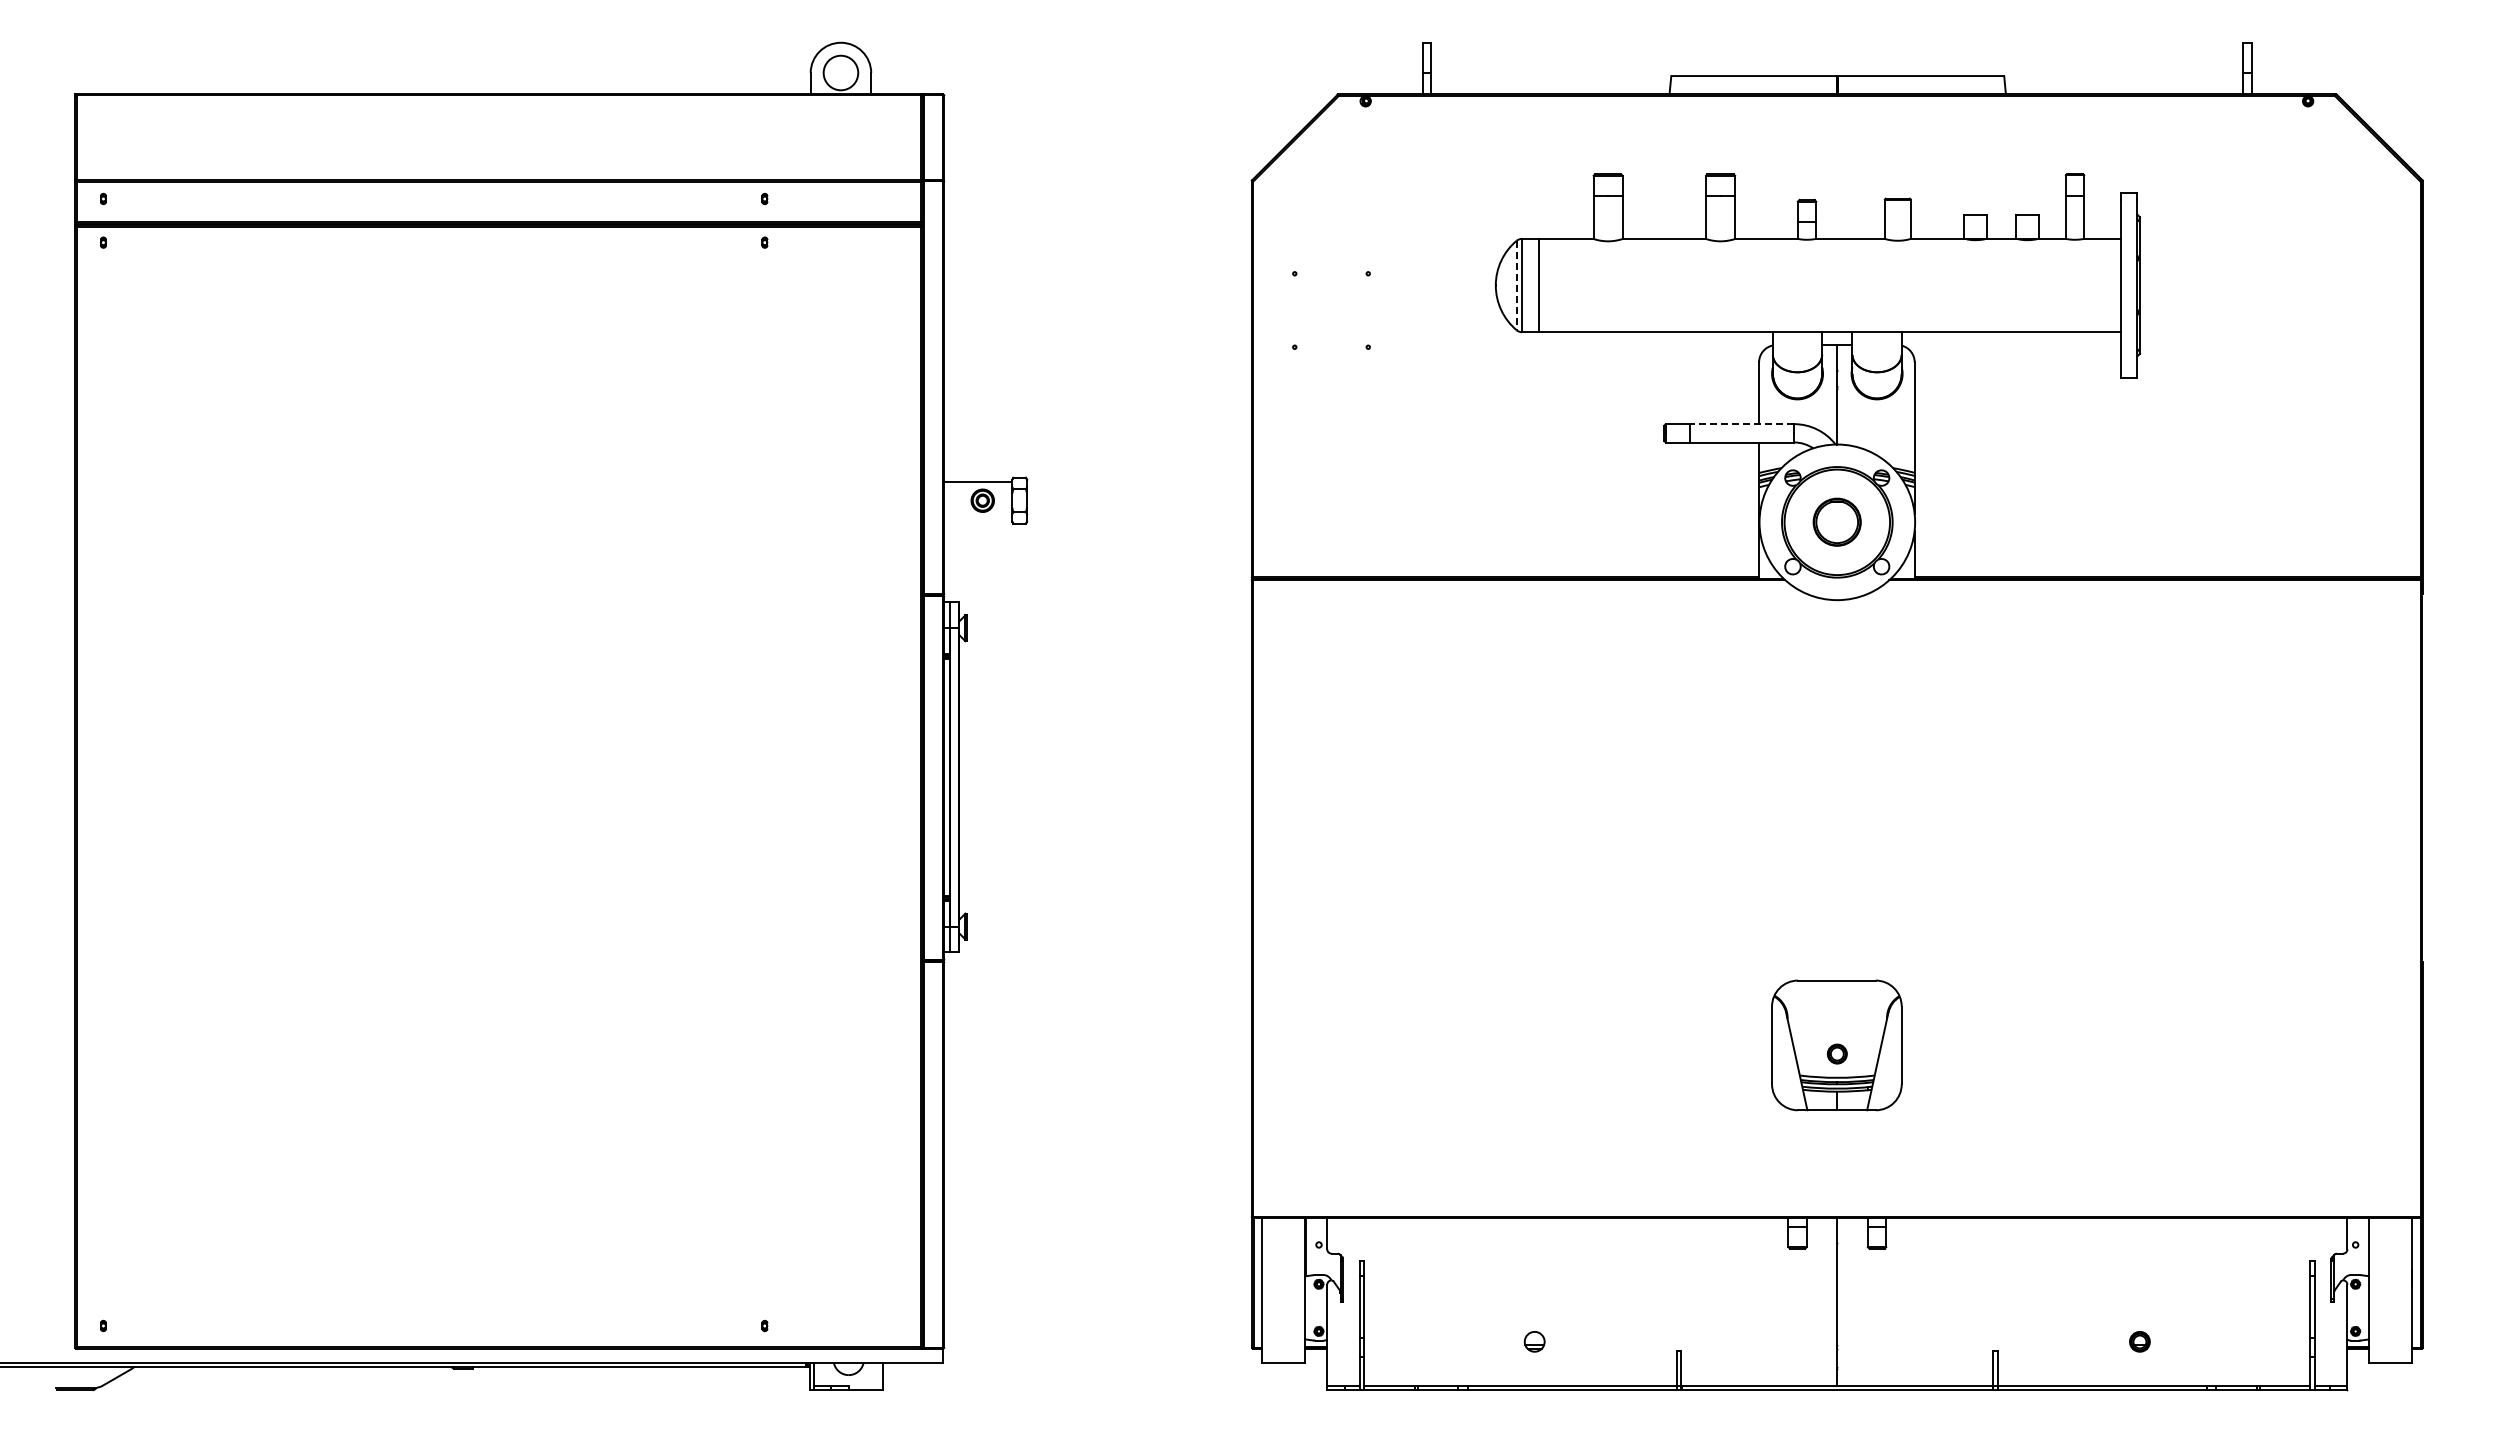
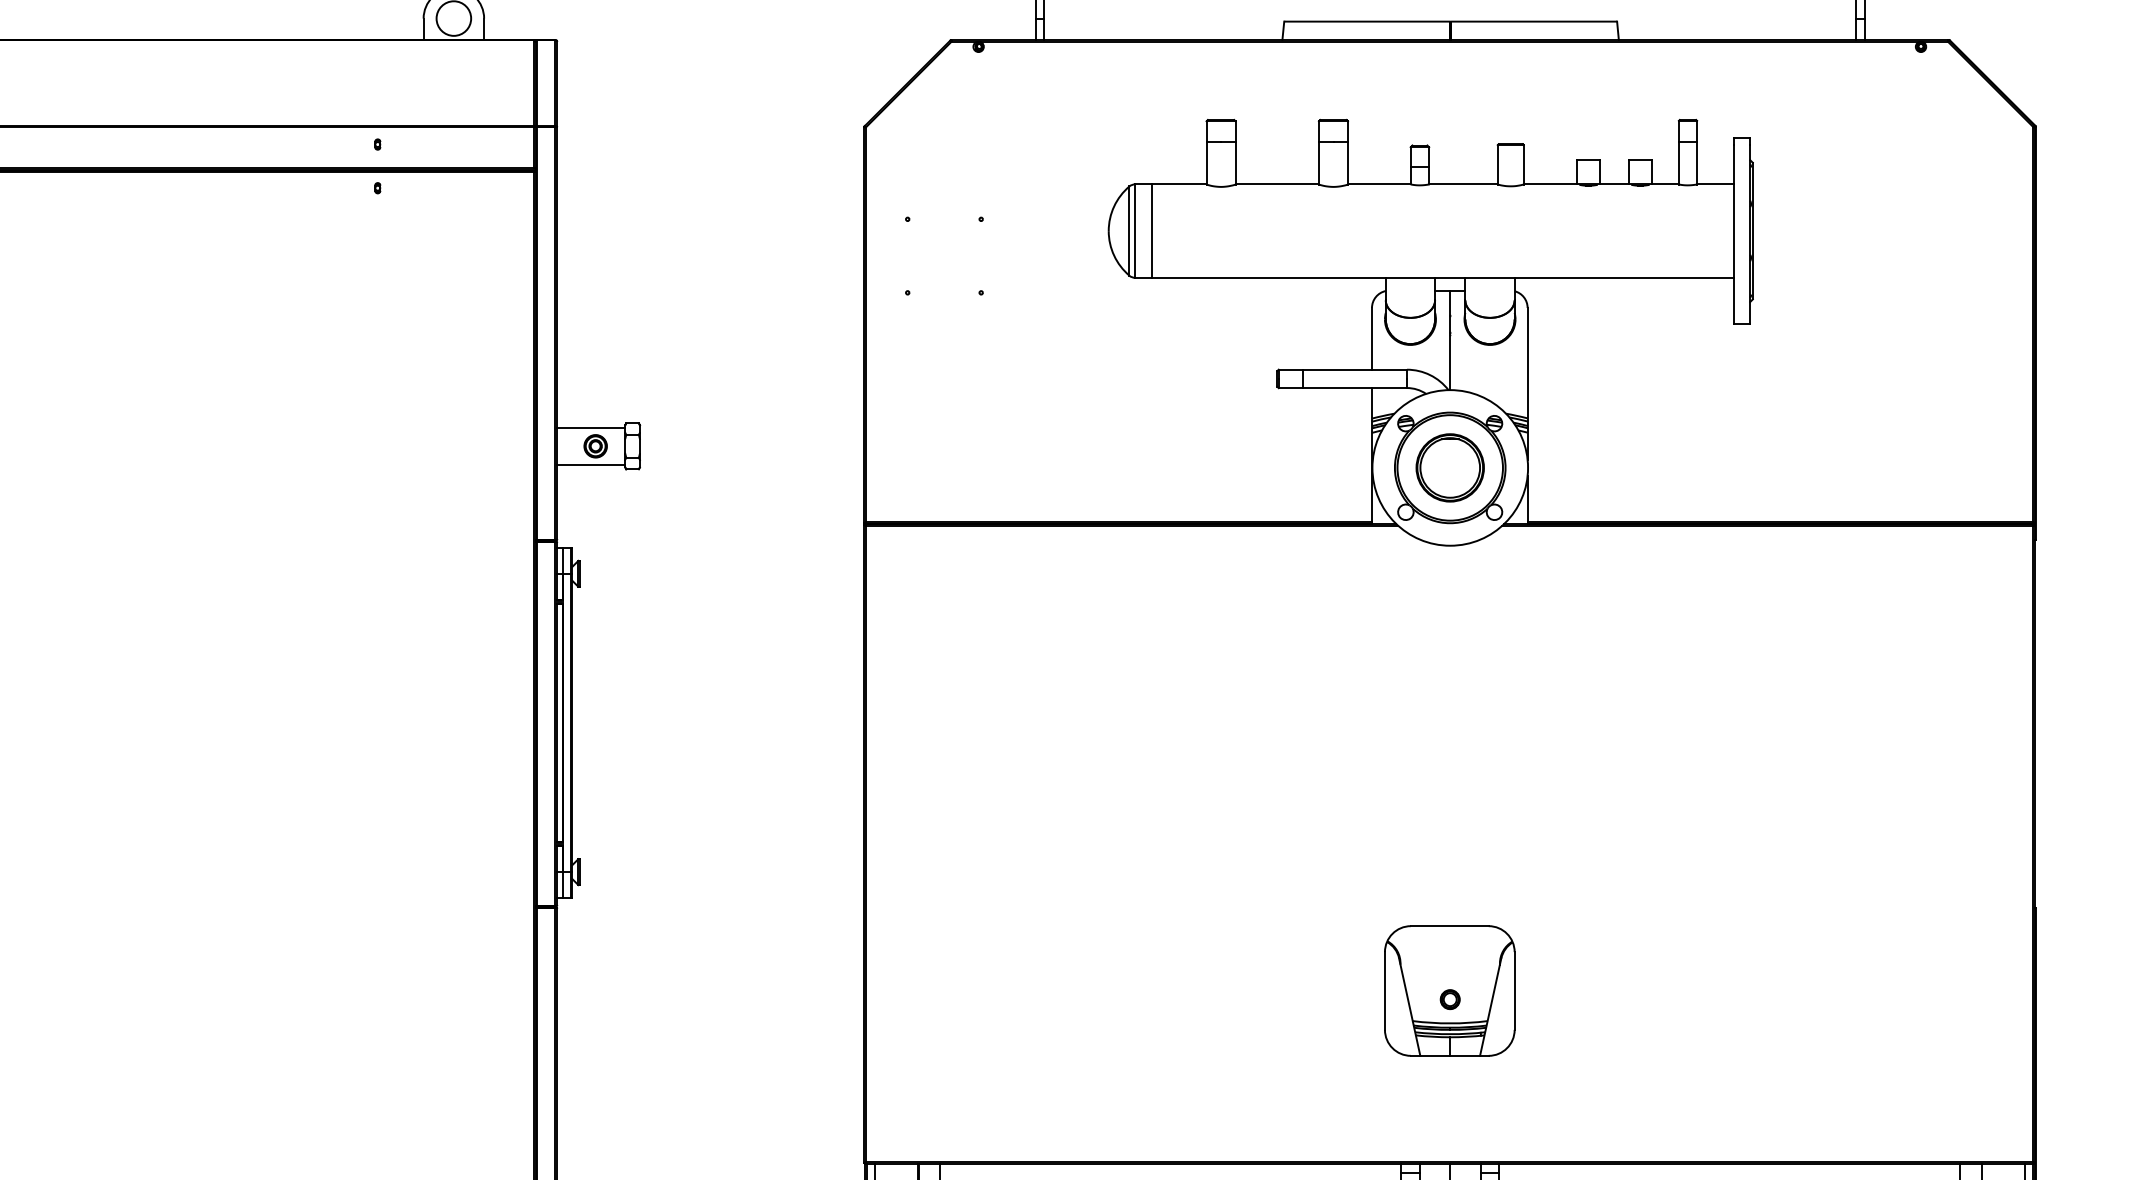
line: (1516, 285) -> (1129, 231), dashed -> solid
line: (1742, 424) -> (1355, 370), dashed -> solid
line: (978, 519) -> (591, 465), added
part: (1836, 521) -> (1449, 467), size x1.43

